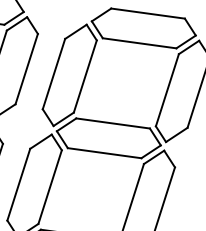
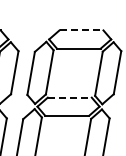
line: (148, 13) -> (81, 30), solid -> dashed
line: (112, 123) -> (69, 97), solid -> dashed

